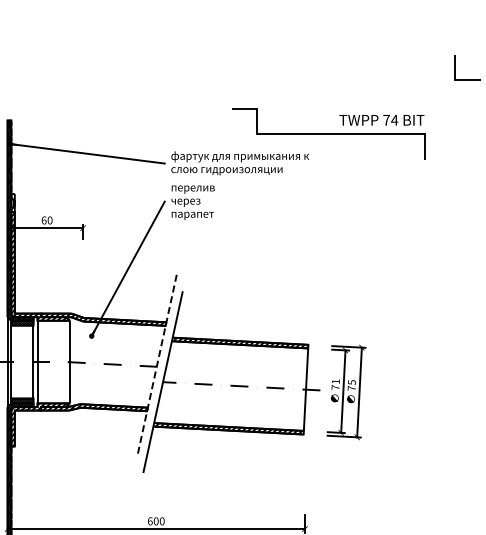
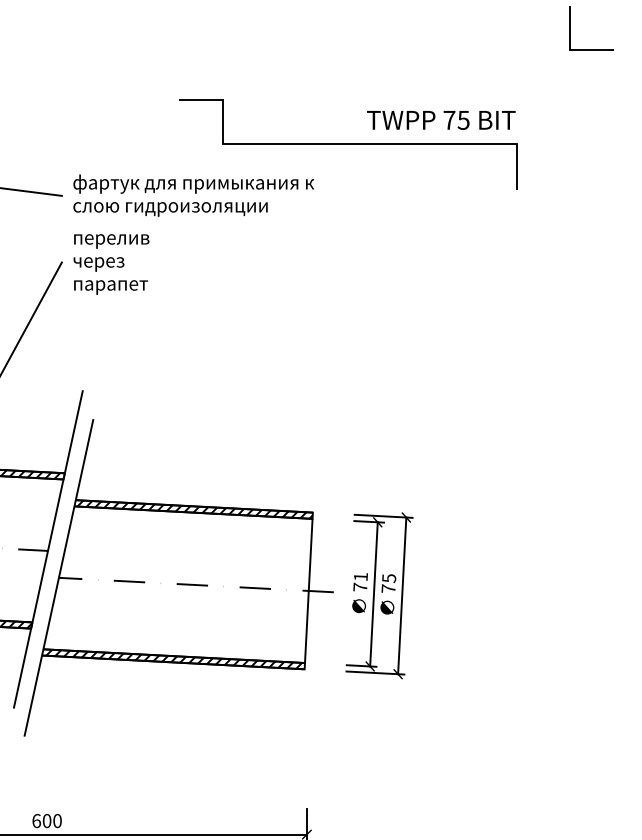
text: (394, 120) -> (463, 120), 74 -> 75
line: (156, 366) -> (47, 550), dashed -> solid

